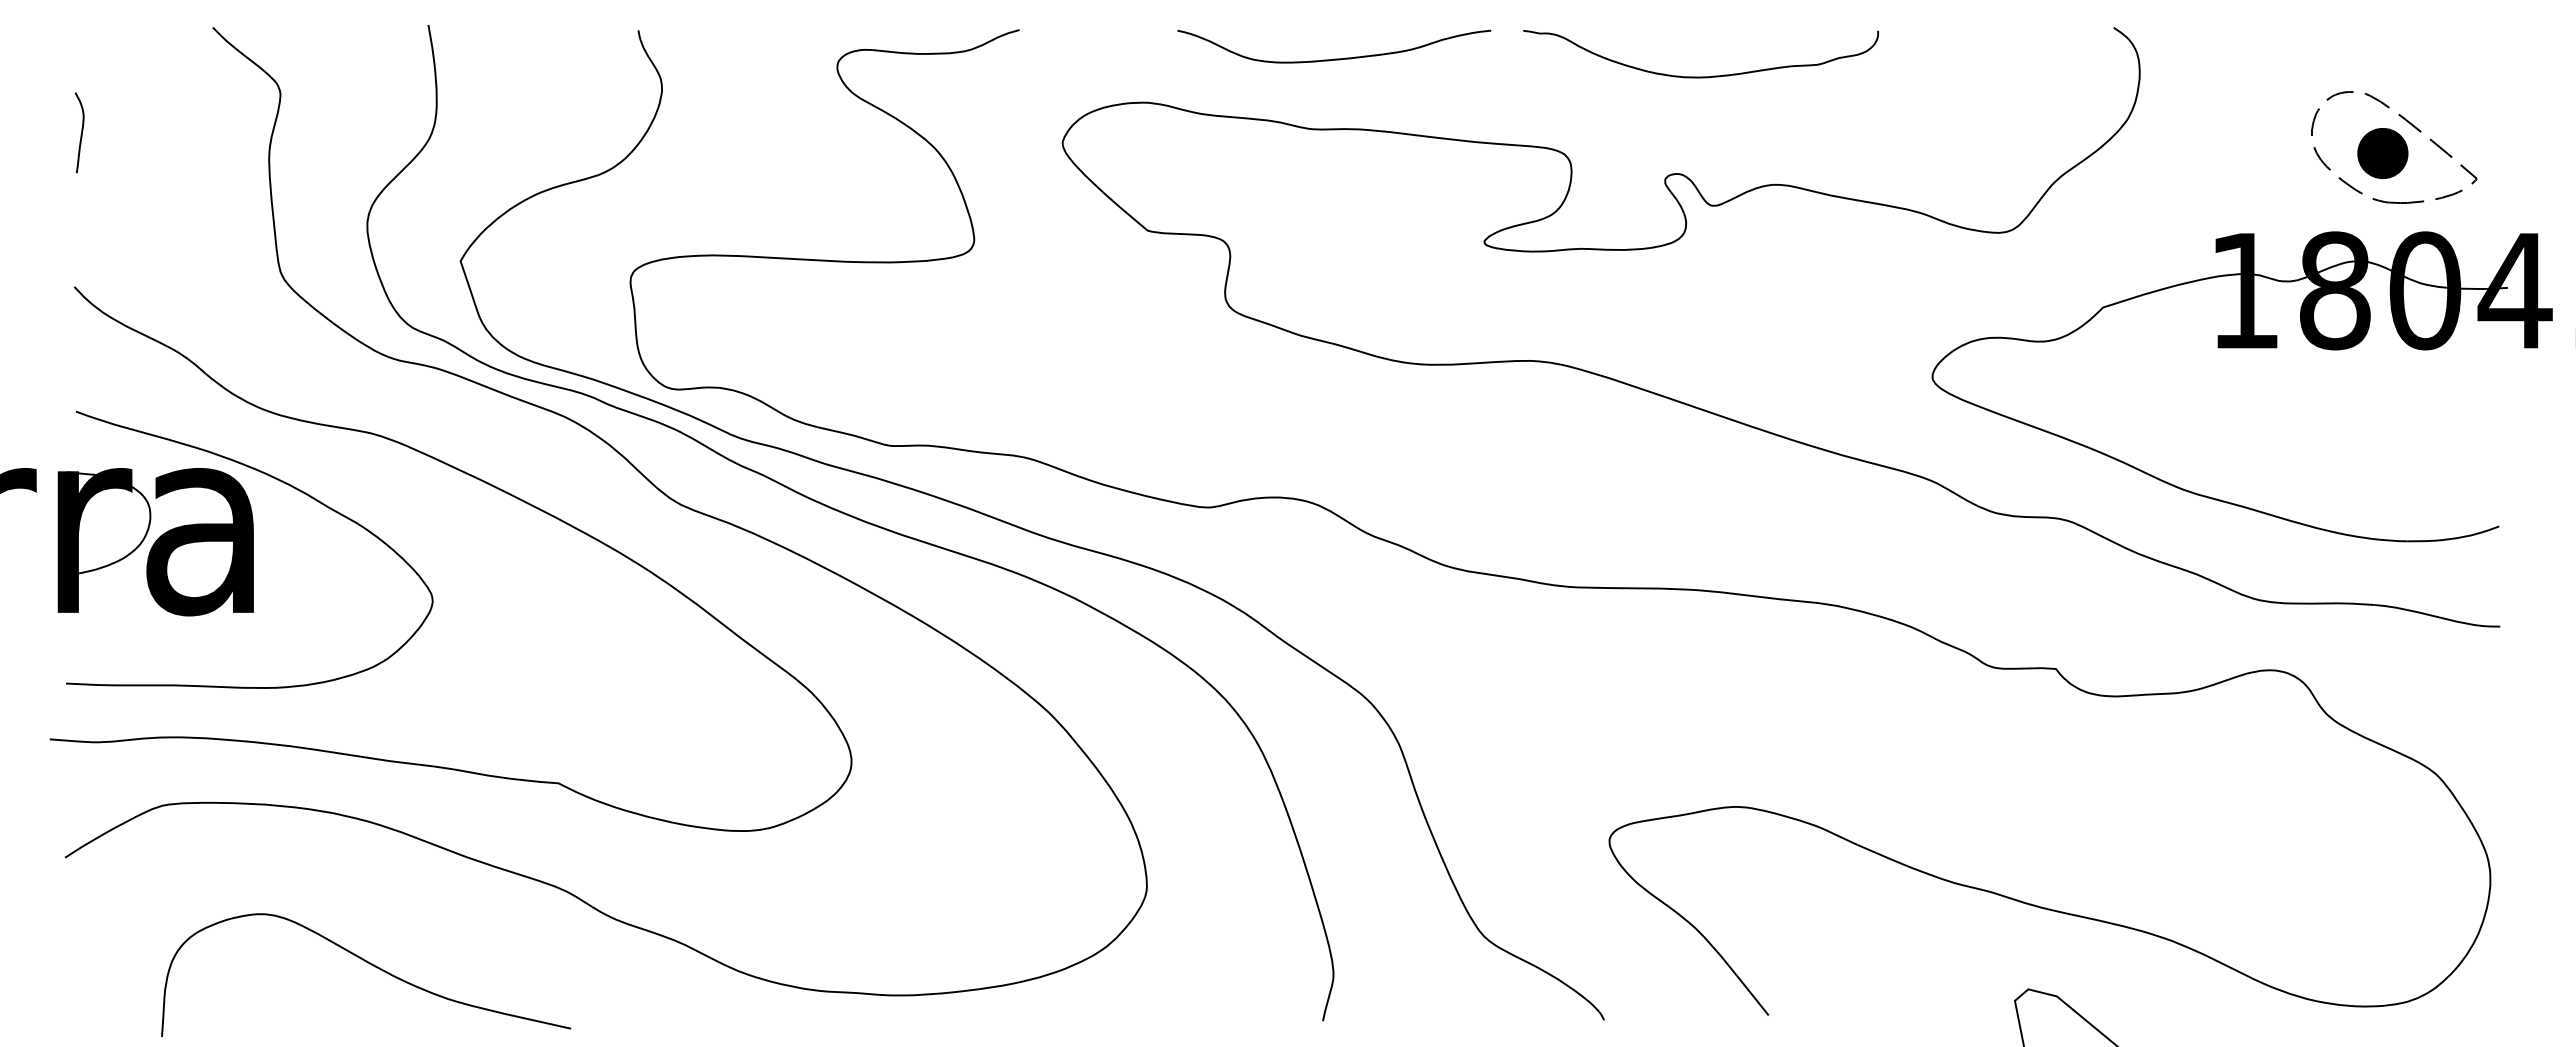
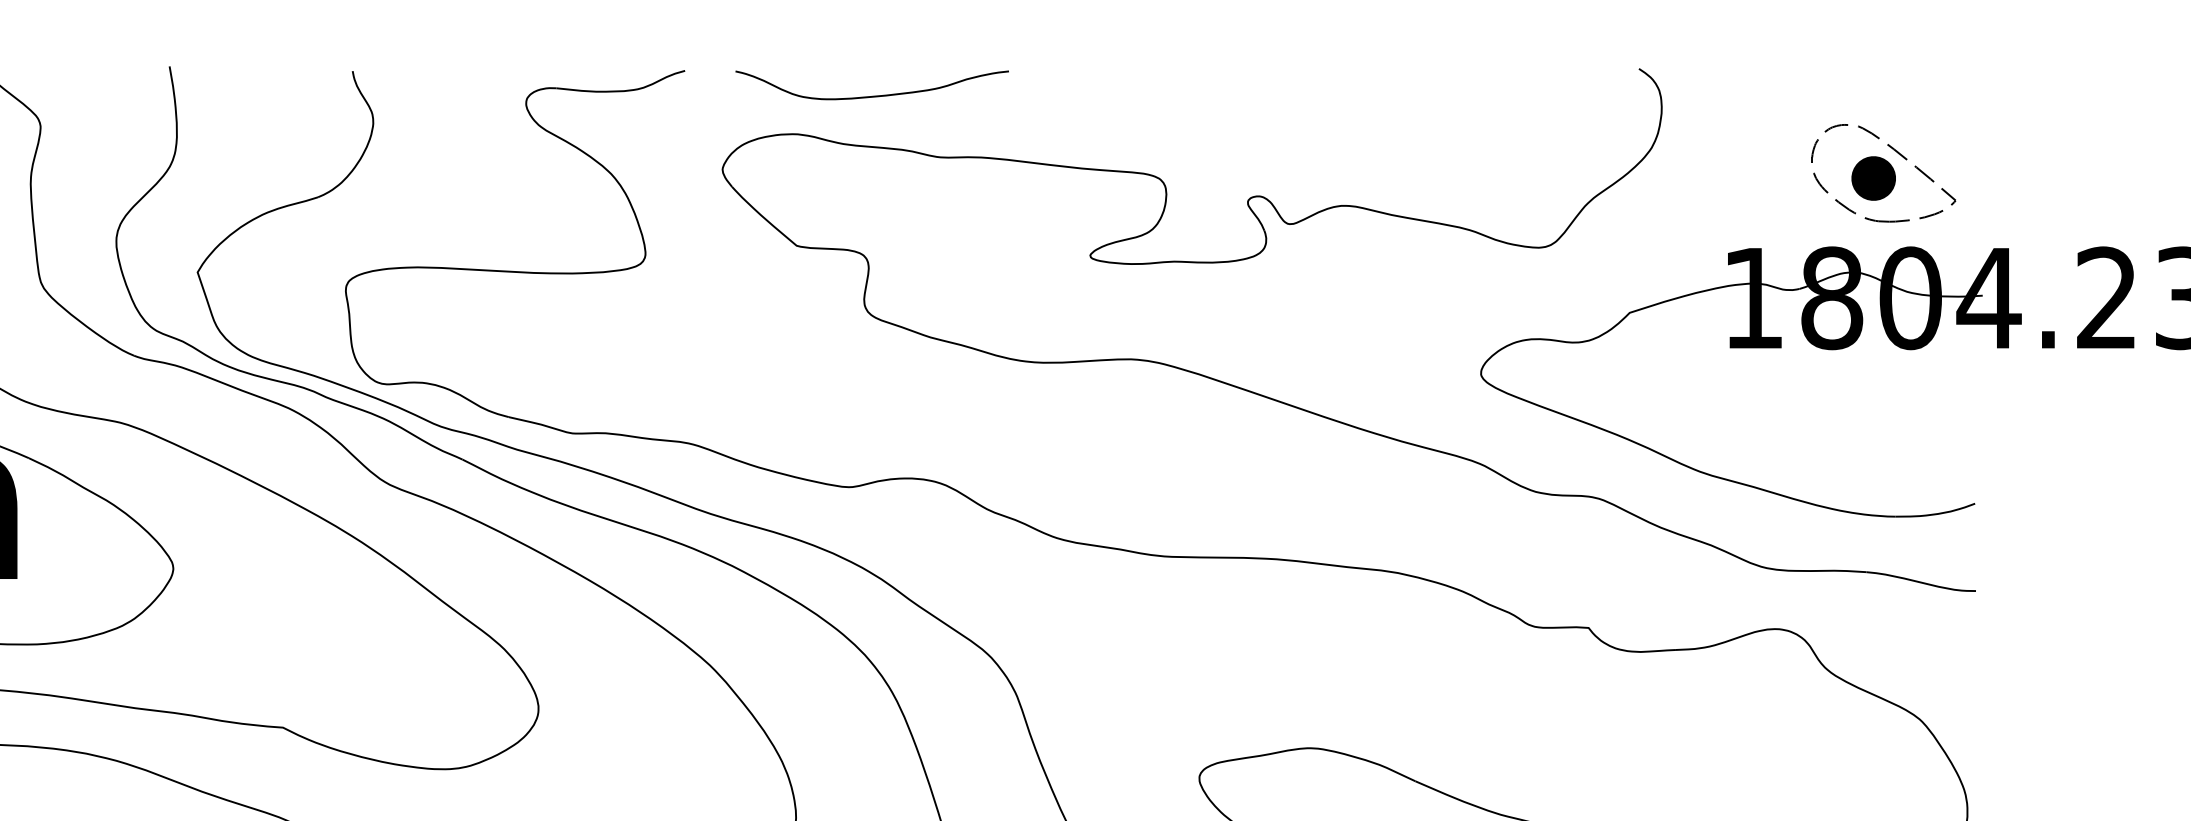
curve: (1334, 58) -> (872, 95), moved
curve: (1700, 76) -> (1278, 111), removed

